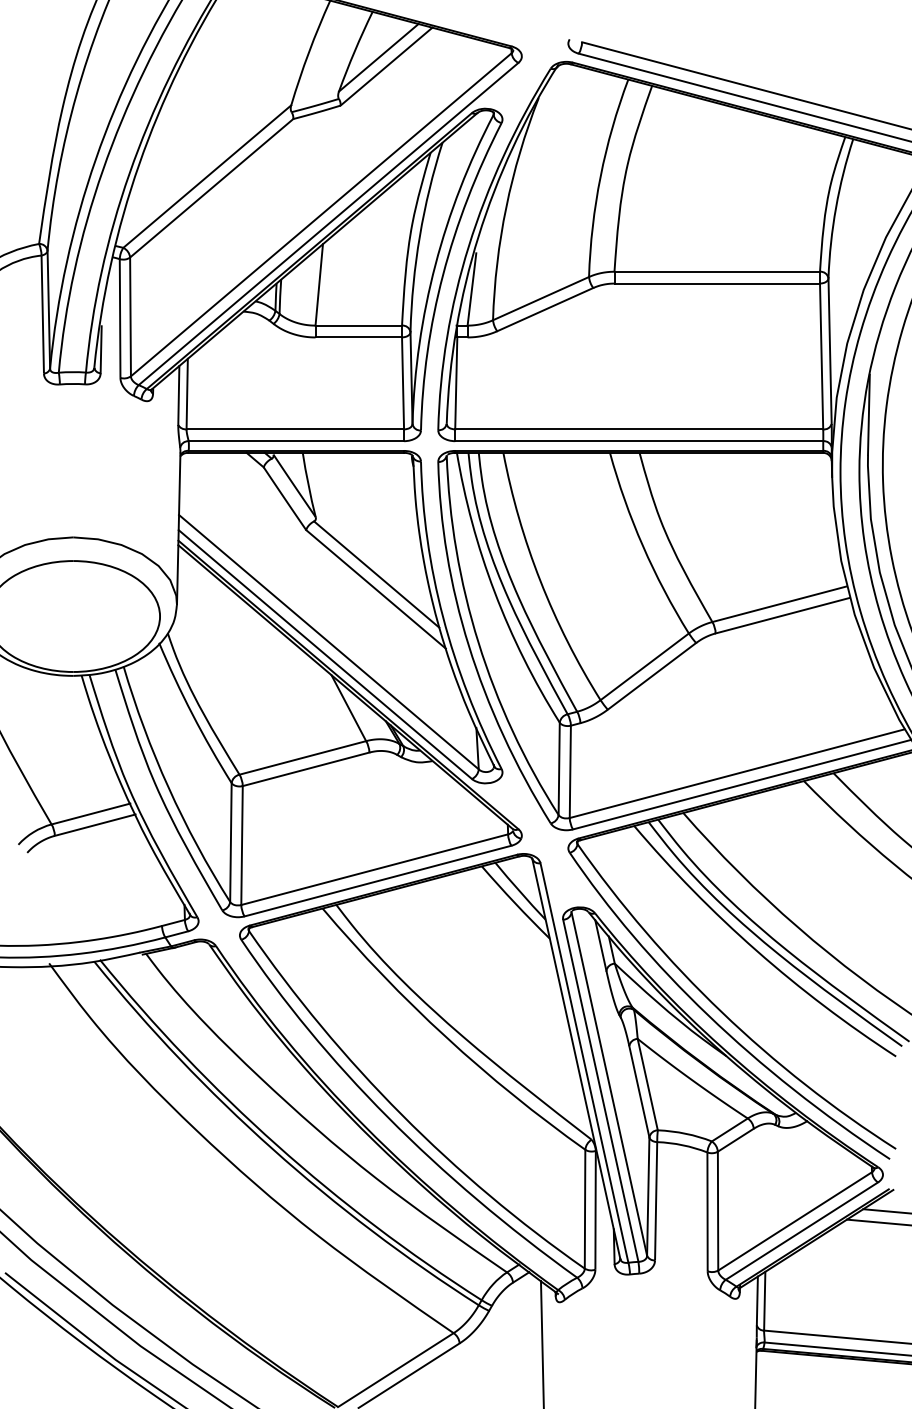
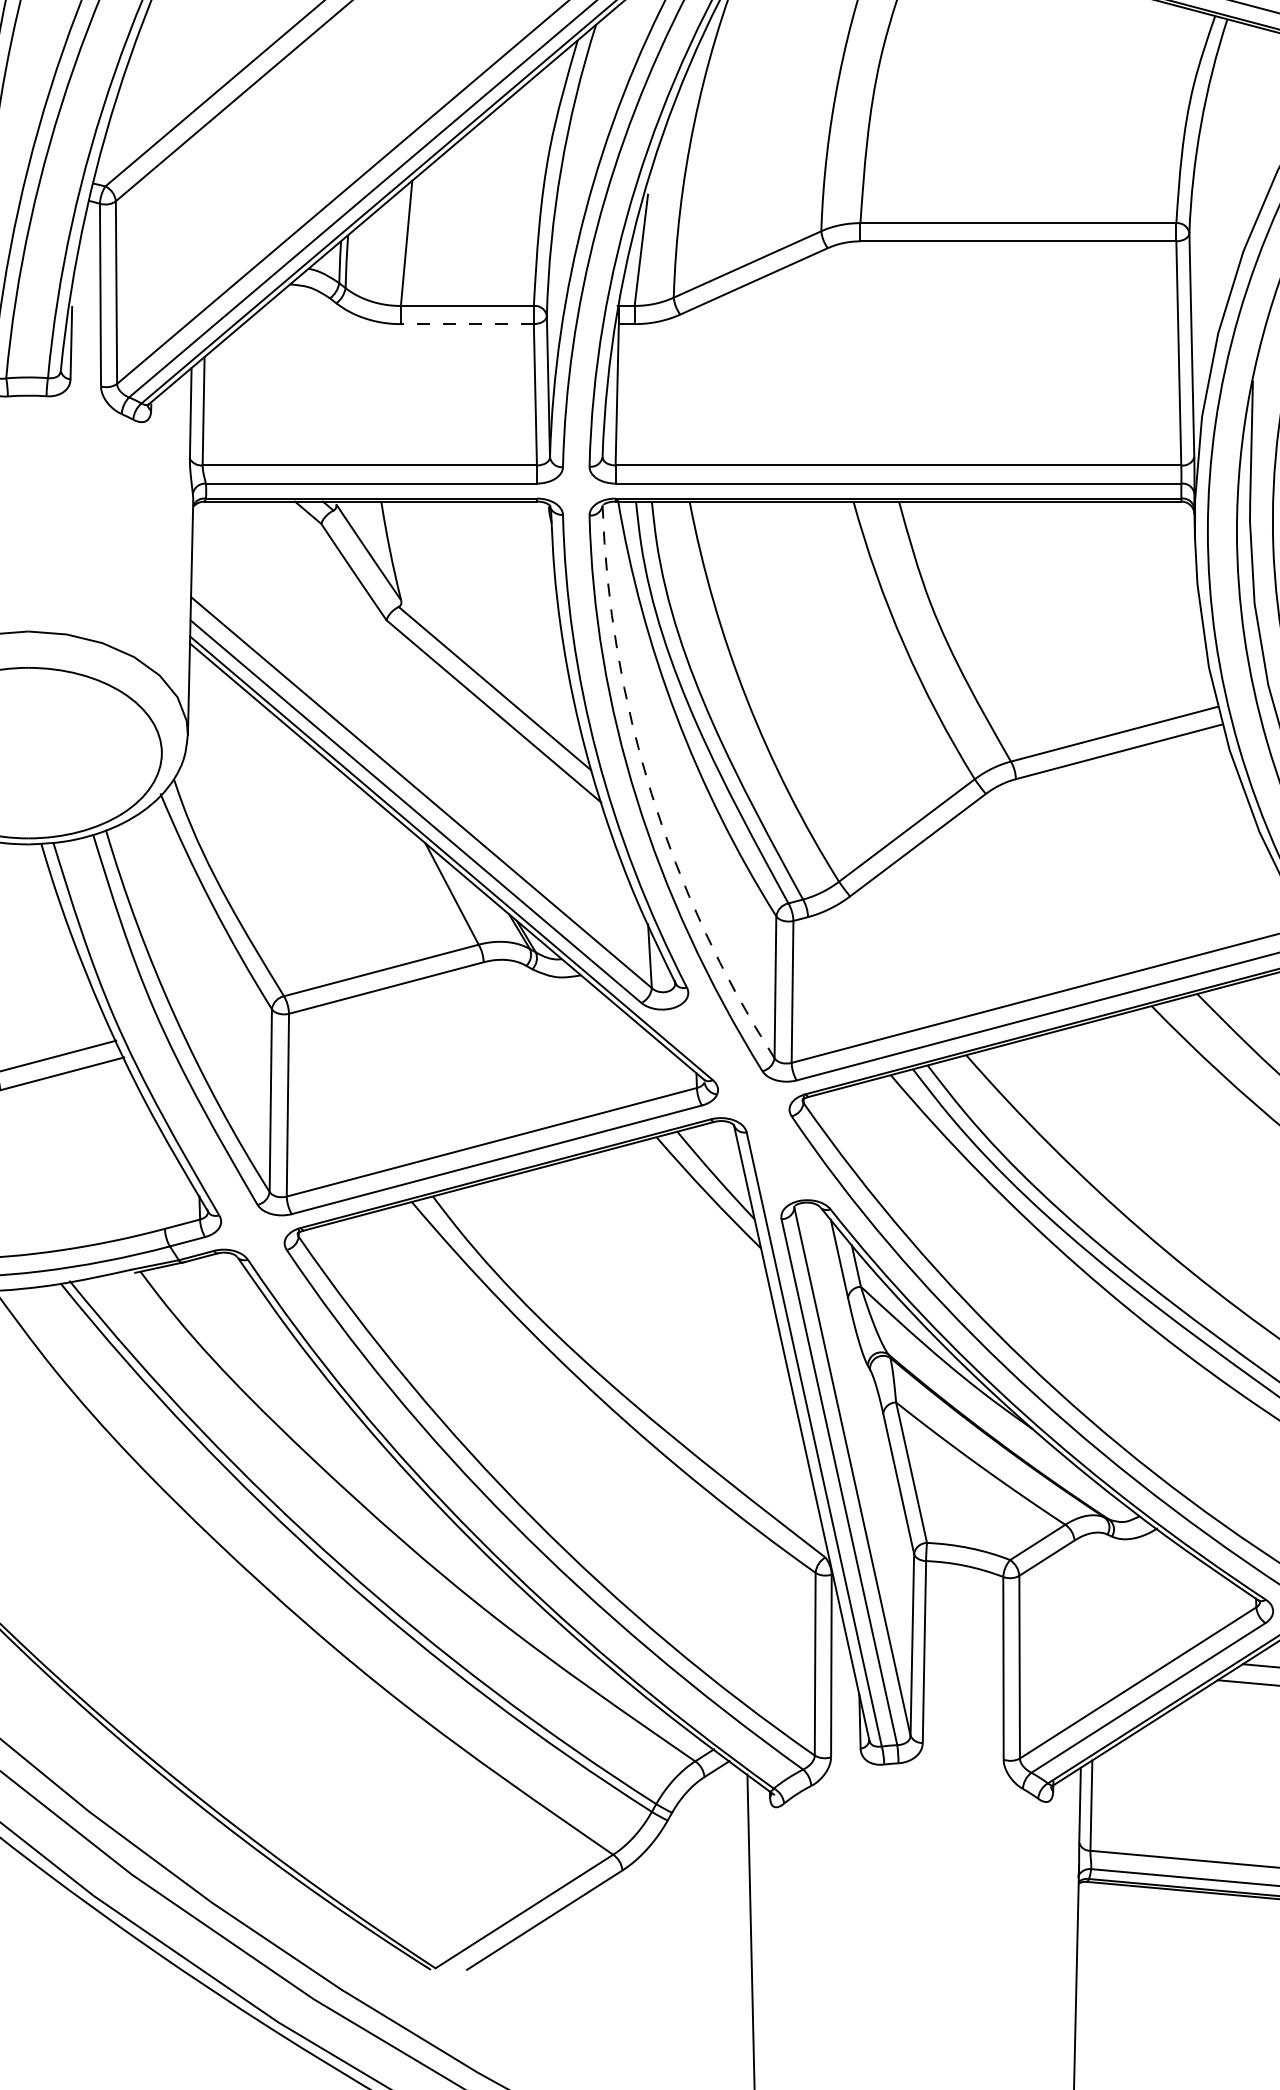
line: (358, 337) -> (466, 324), solid -> dashed
arc: (478, 642) -> (651, 793), solid -> dashed

